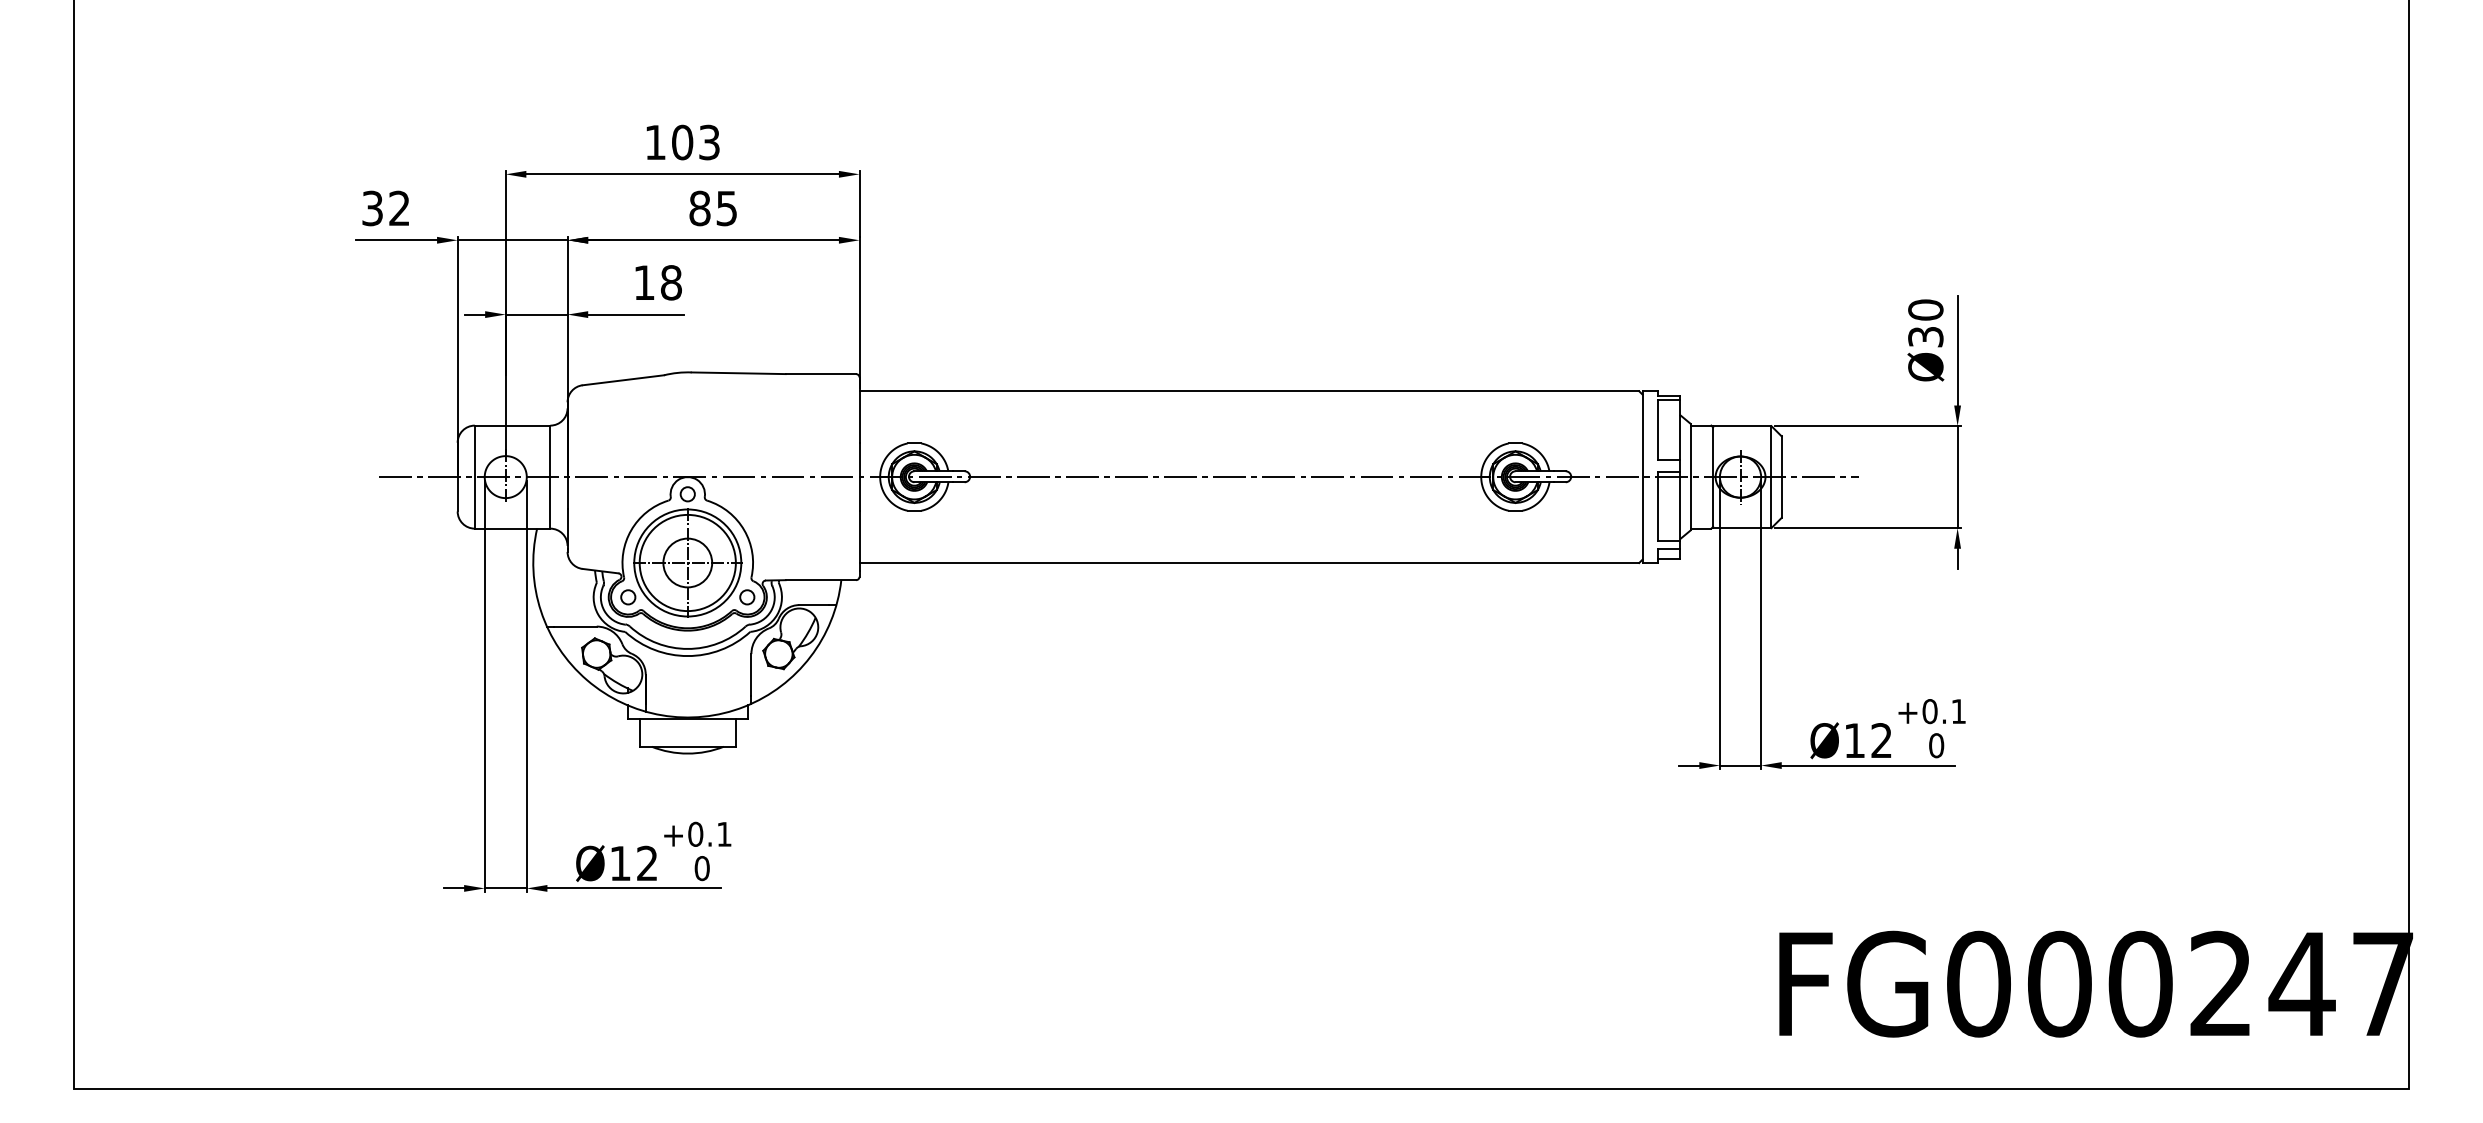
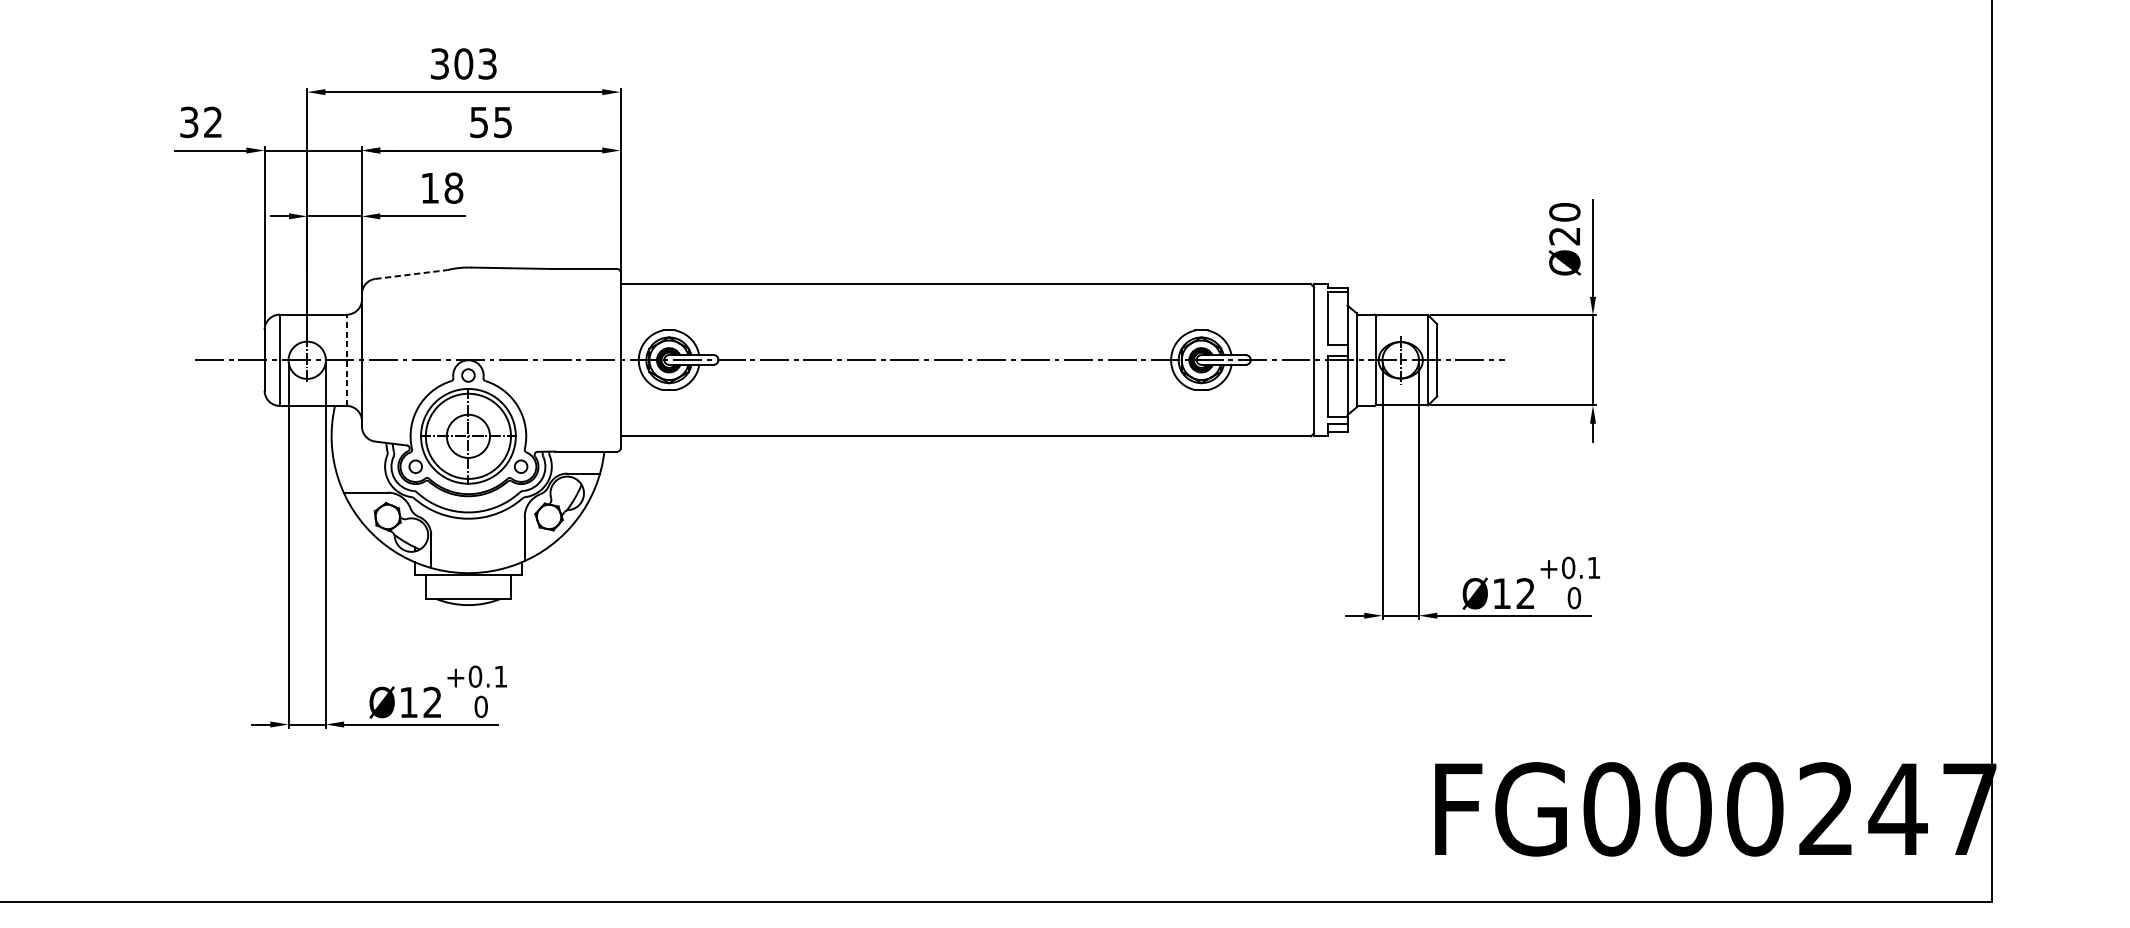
text: (655, 142) -> (439, 63), 103 -> 303
text: (699, 208) -> (478, 122), 85 -> 55
text: (1925, 337) -> (1564, 236), Ø30 -> Ø20
line: (623, 380) -> (411, 274), solid -> dashed
line: (550, 477) -> (346, 360), solid -> dashed

